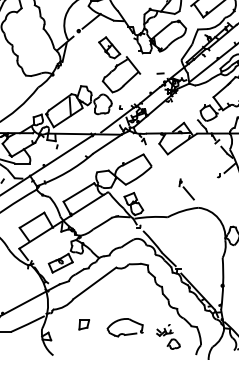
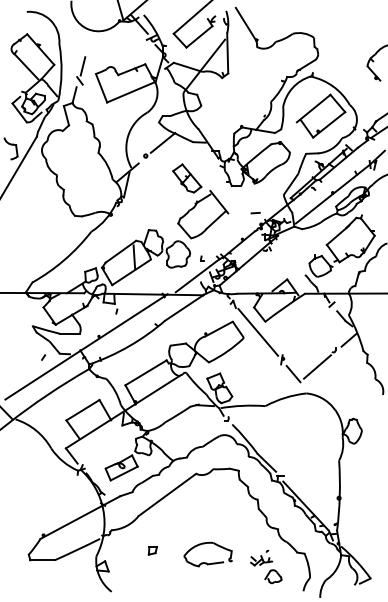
line: (162, 162) -> (258, 332), added
line: (206, 187) -> (317, 366), added
part: (83, 324) -> (152, 550), size x0.62

